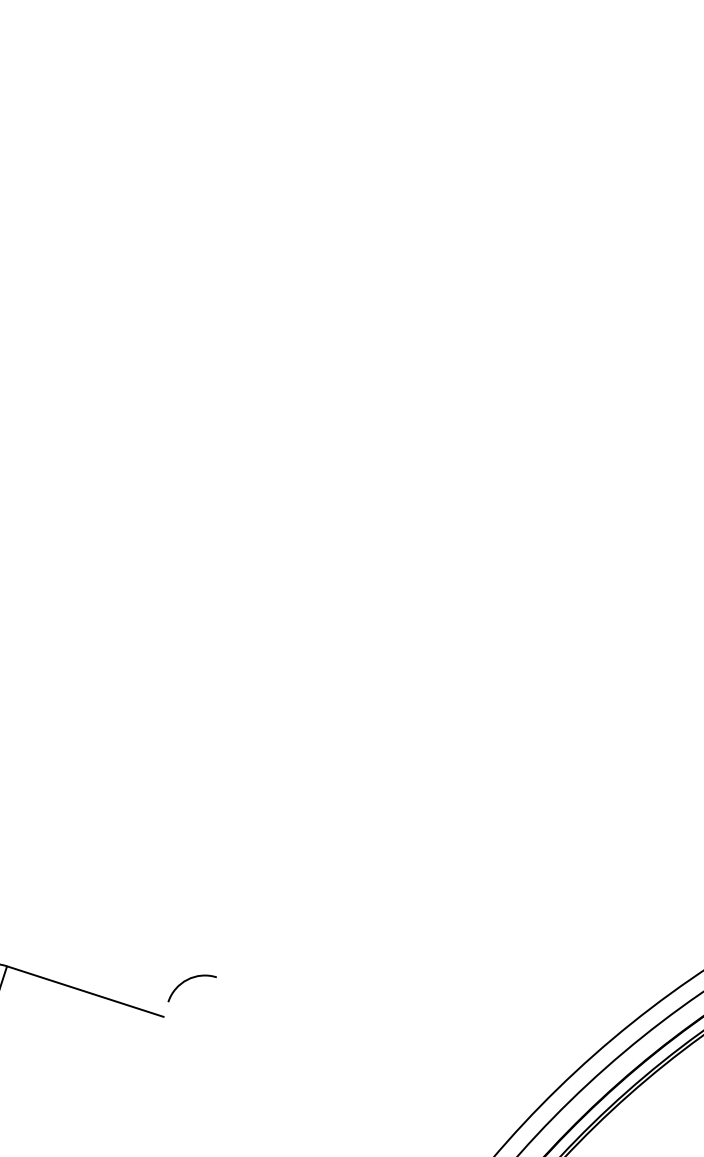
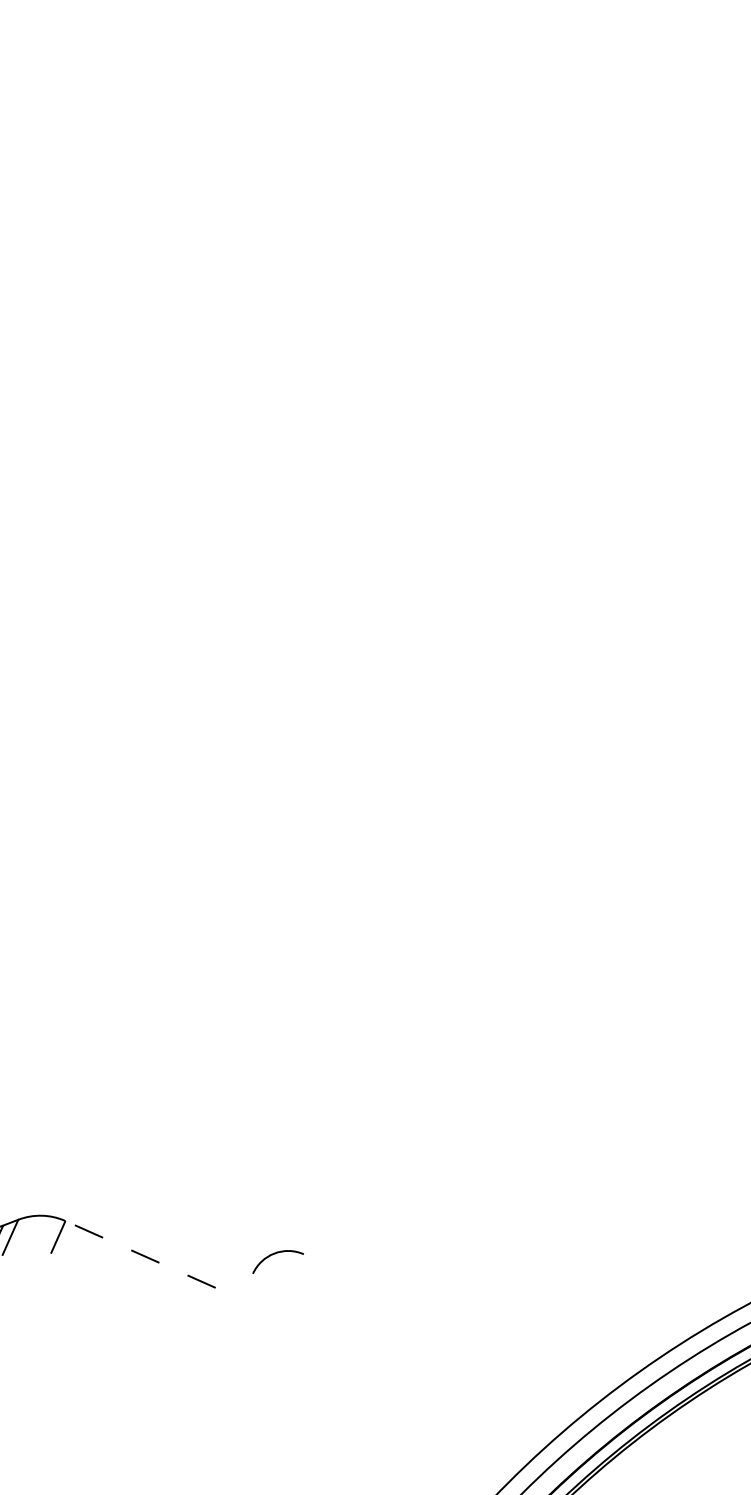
arc: (188, 980) -> (275, 1254), moved
line: (85, 991) -> (140, 1254), solid -> dashed

